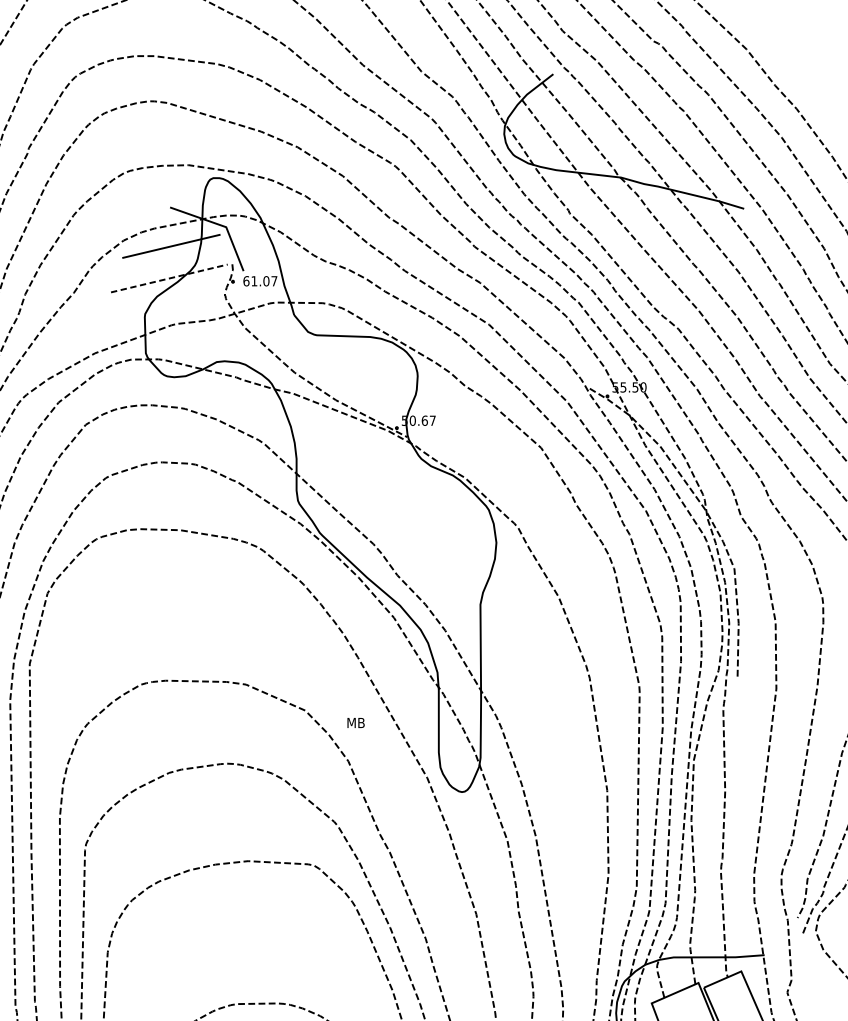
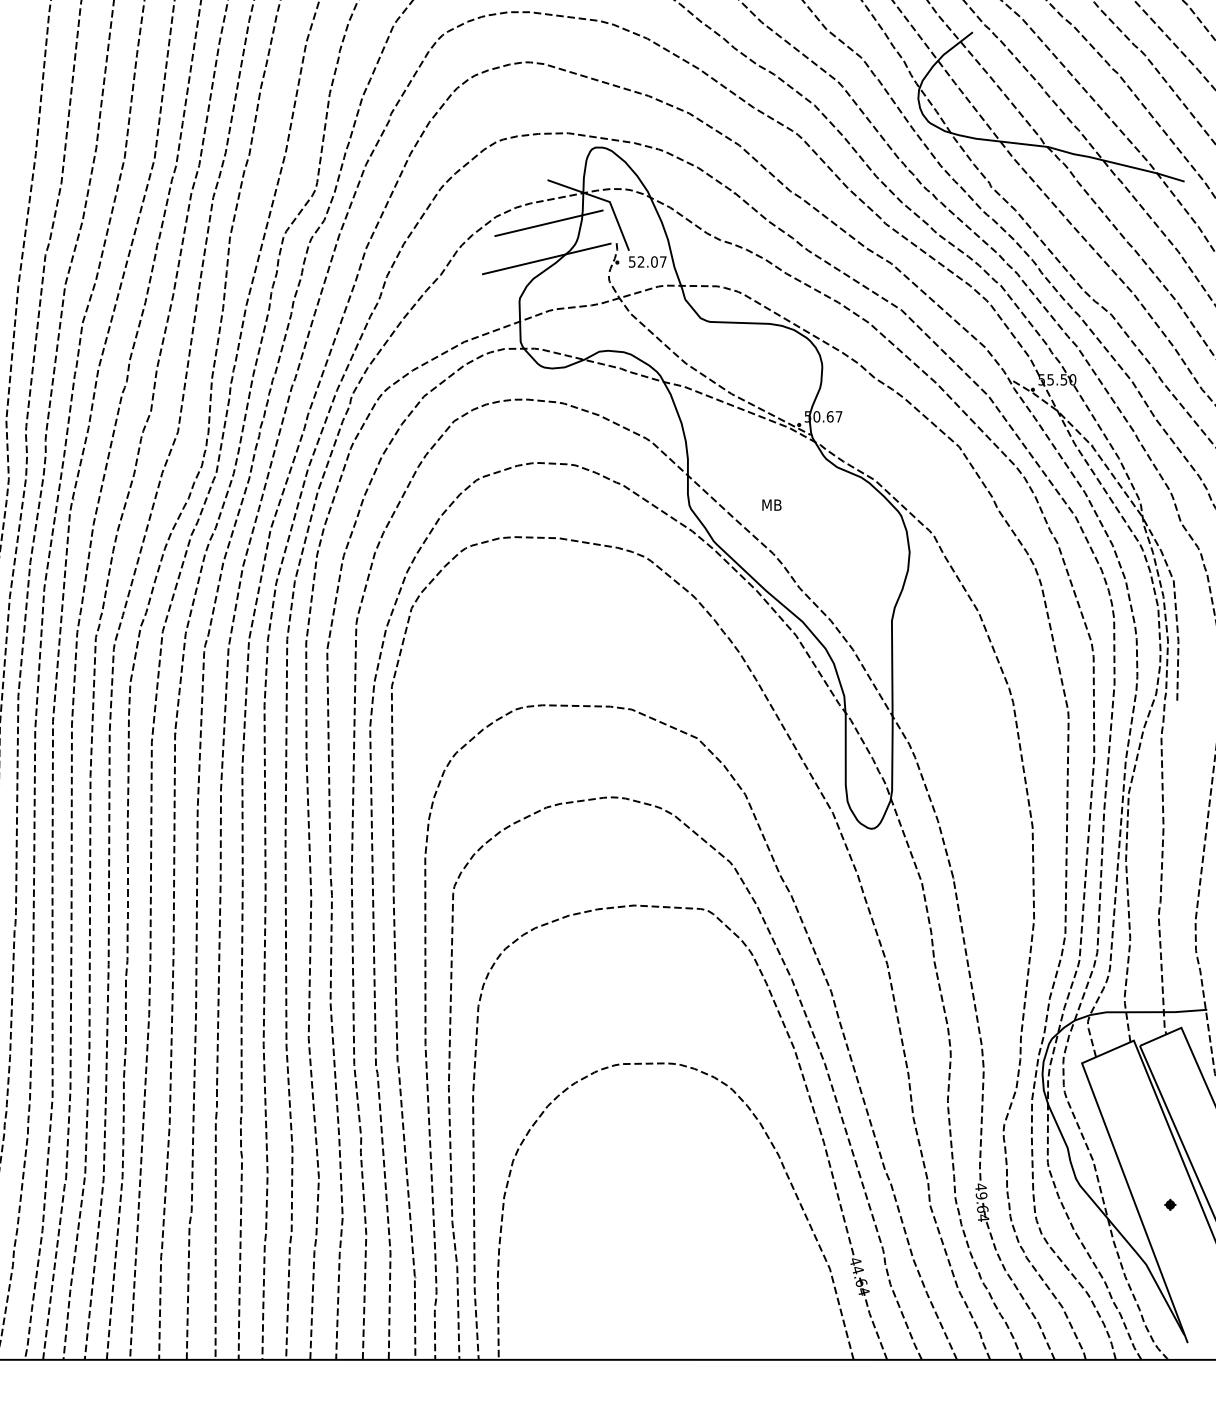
line: (169, 278) -> (546, 258), dashed -> solid
text: (250, 280) -> (636, 261), 61.07 -> 52.07
text: (355, 722) -> (771, 504), moved

